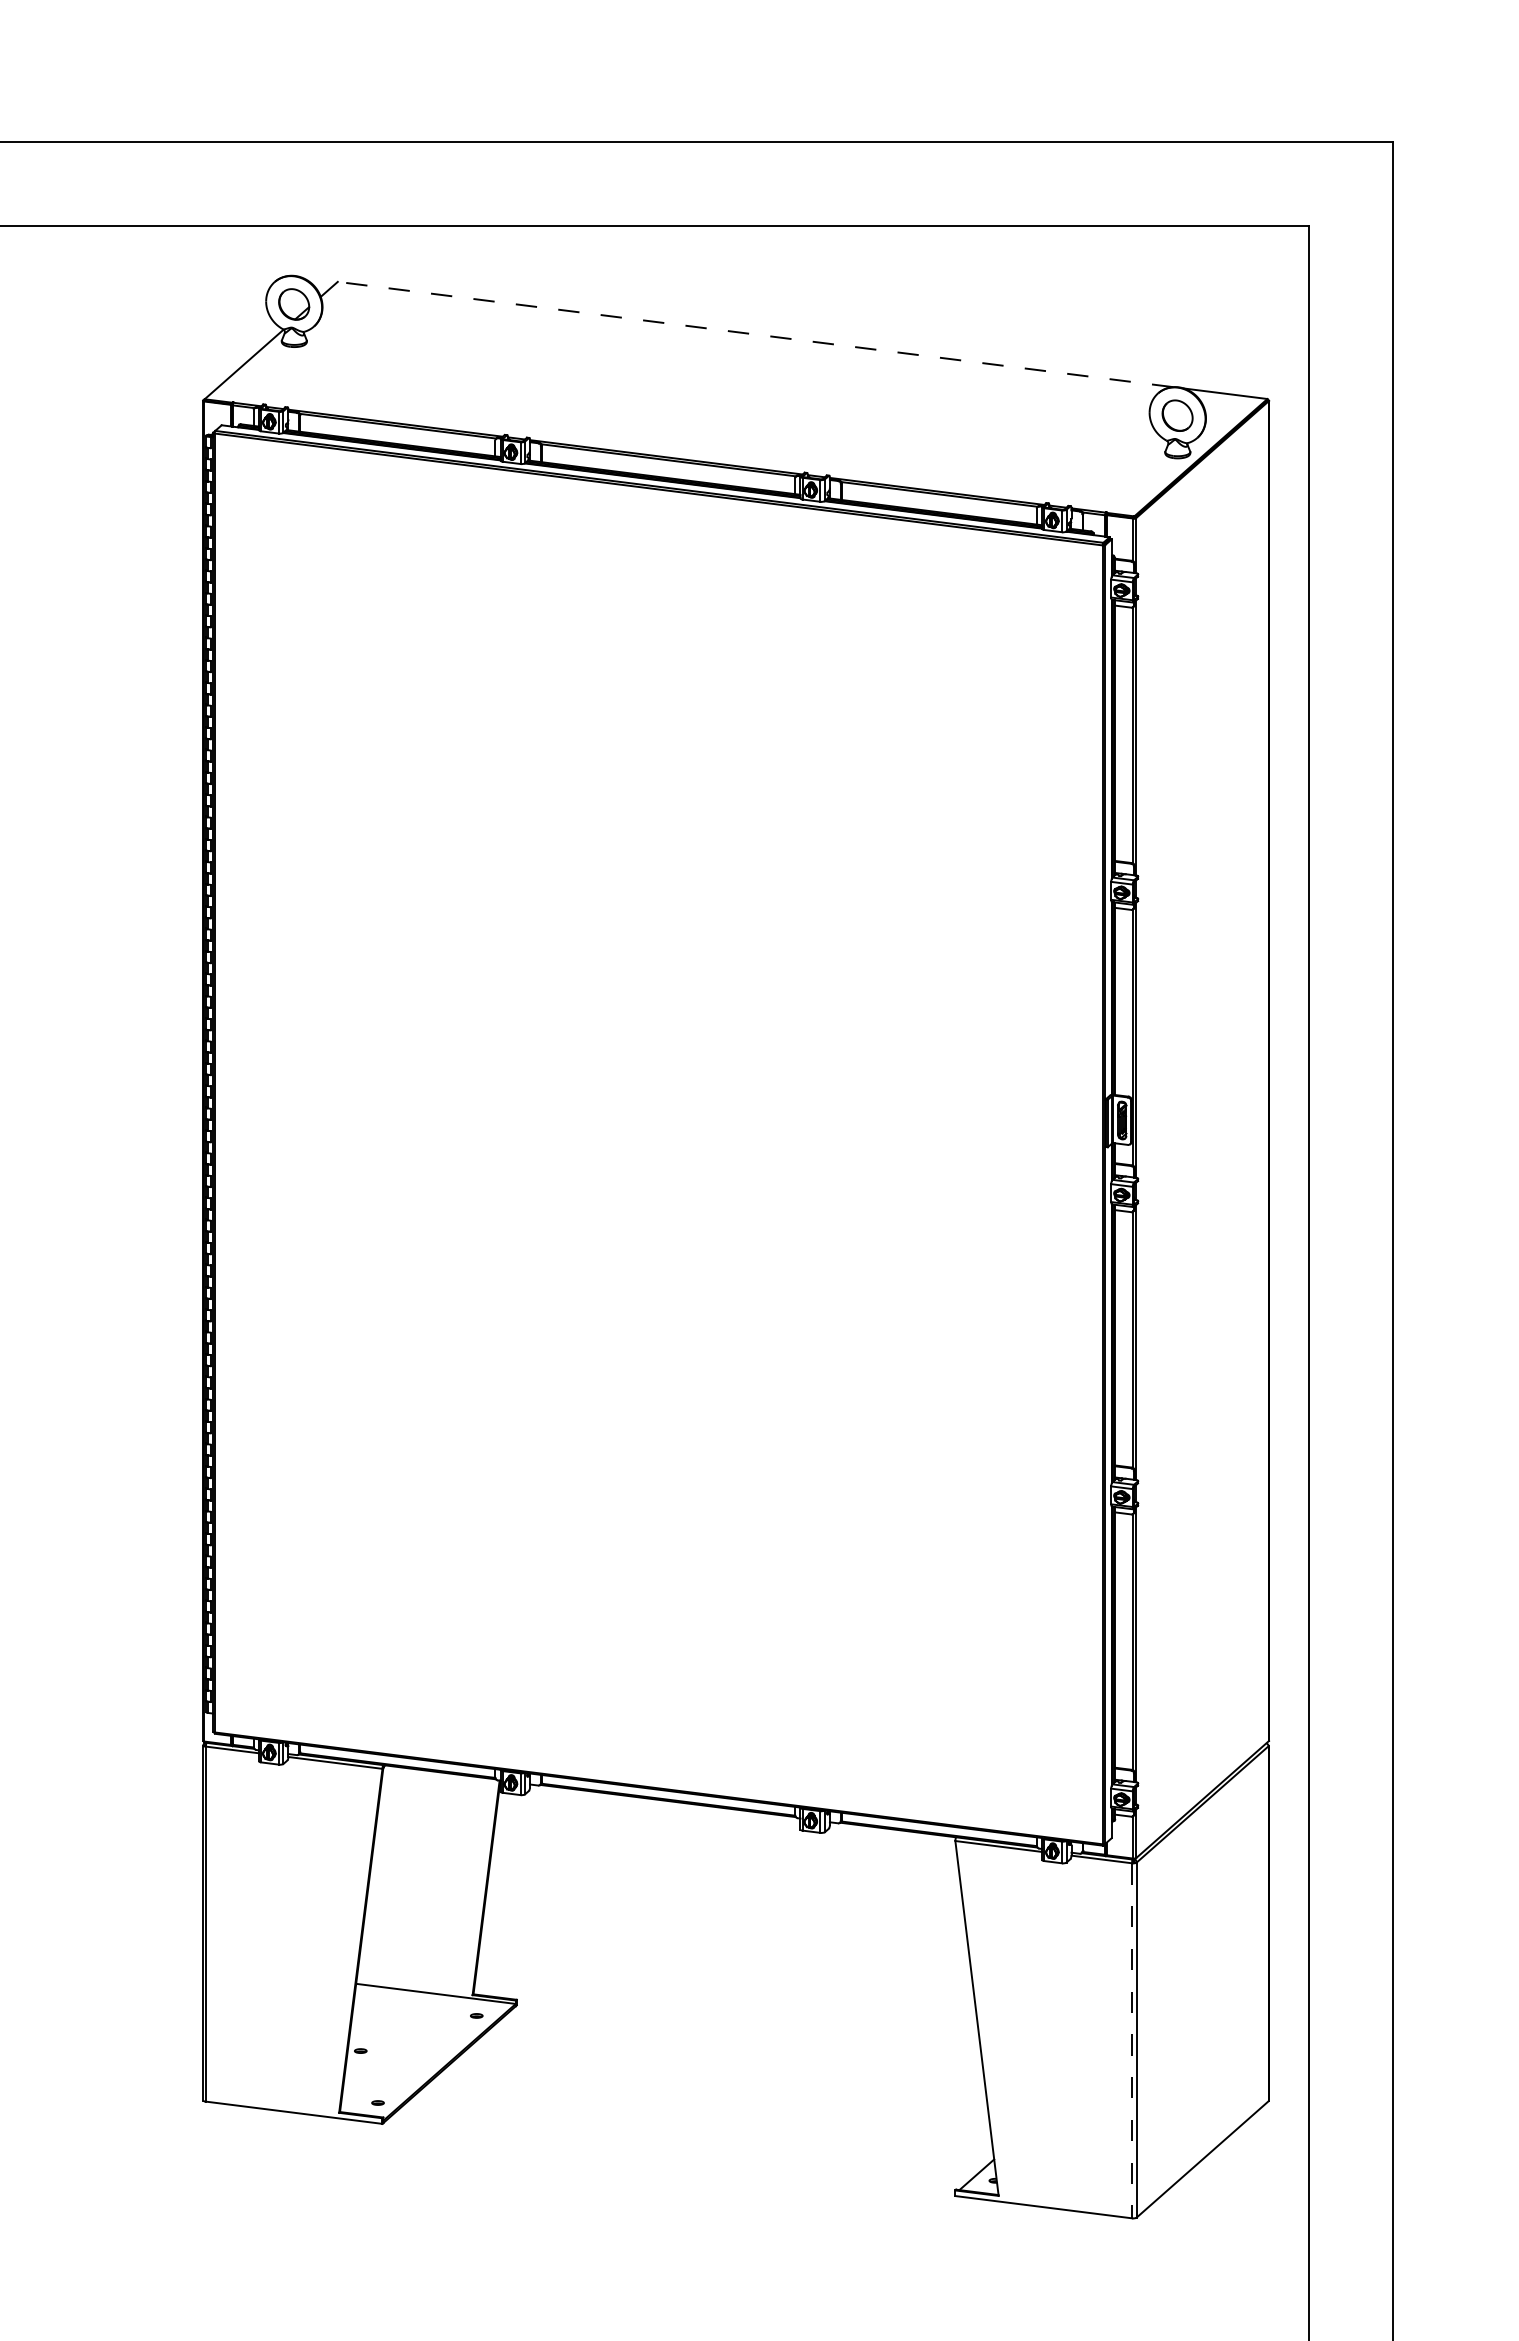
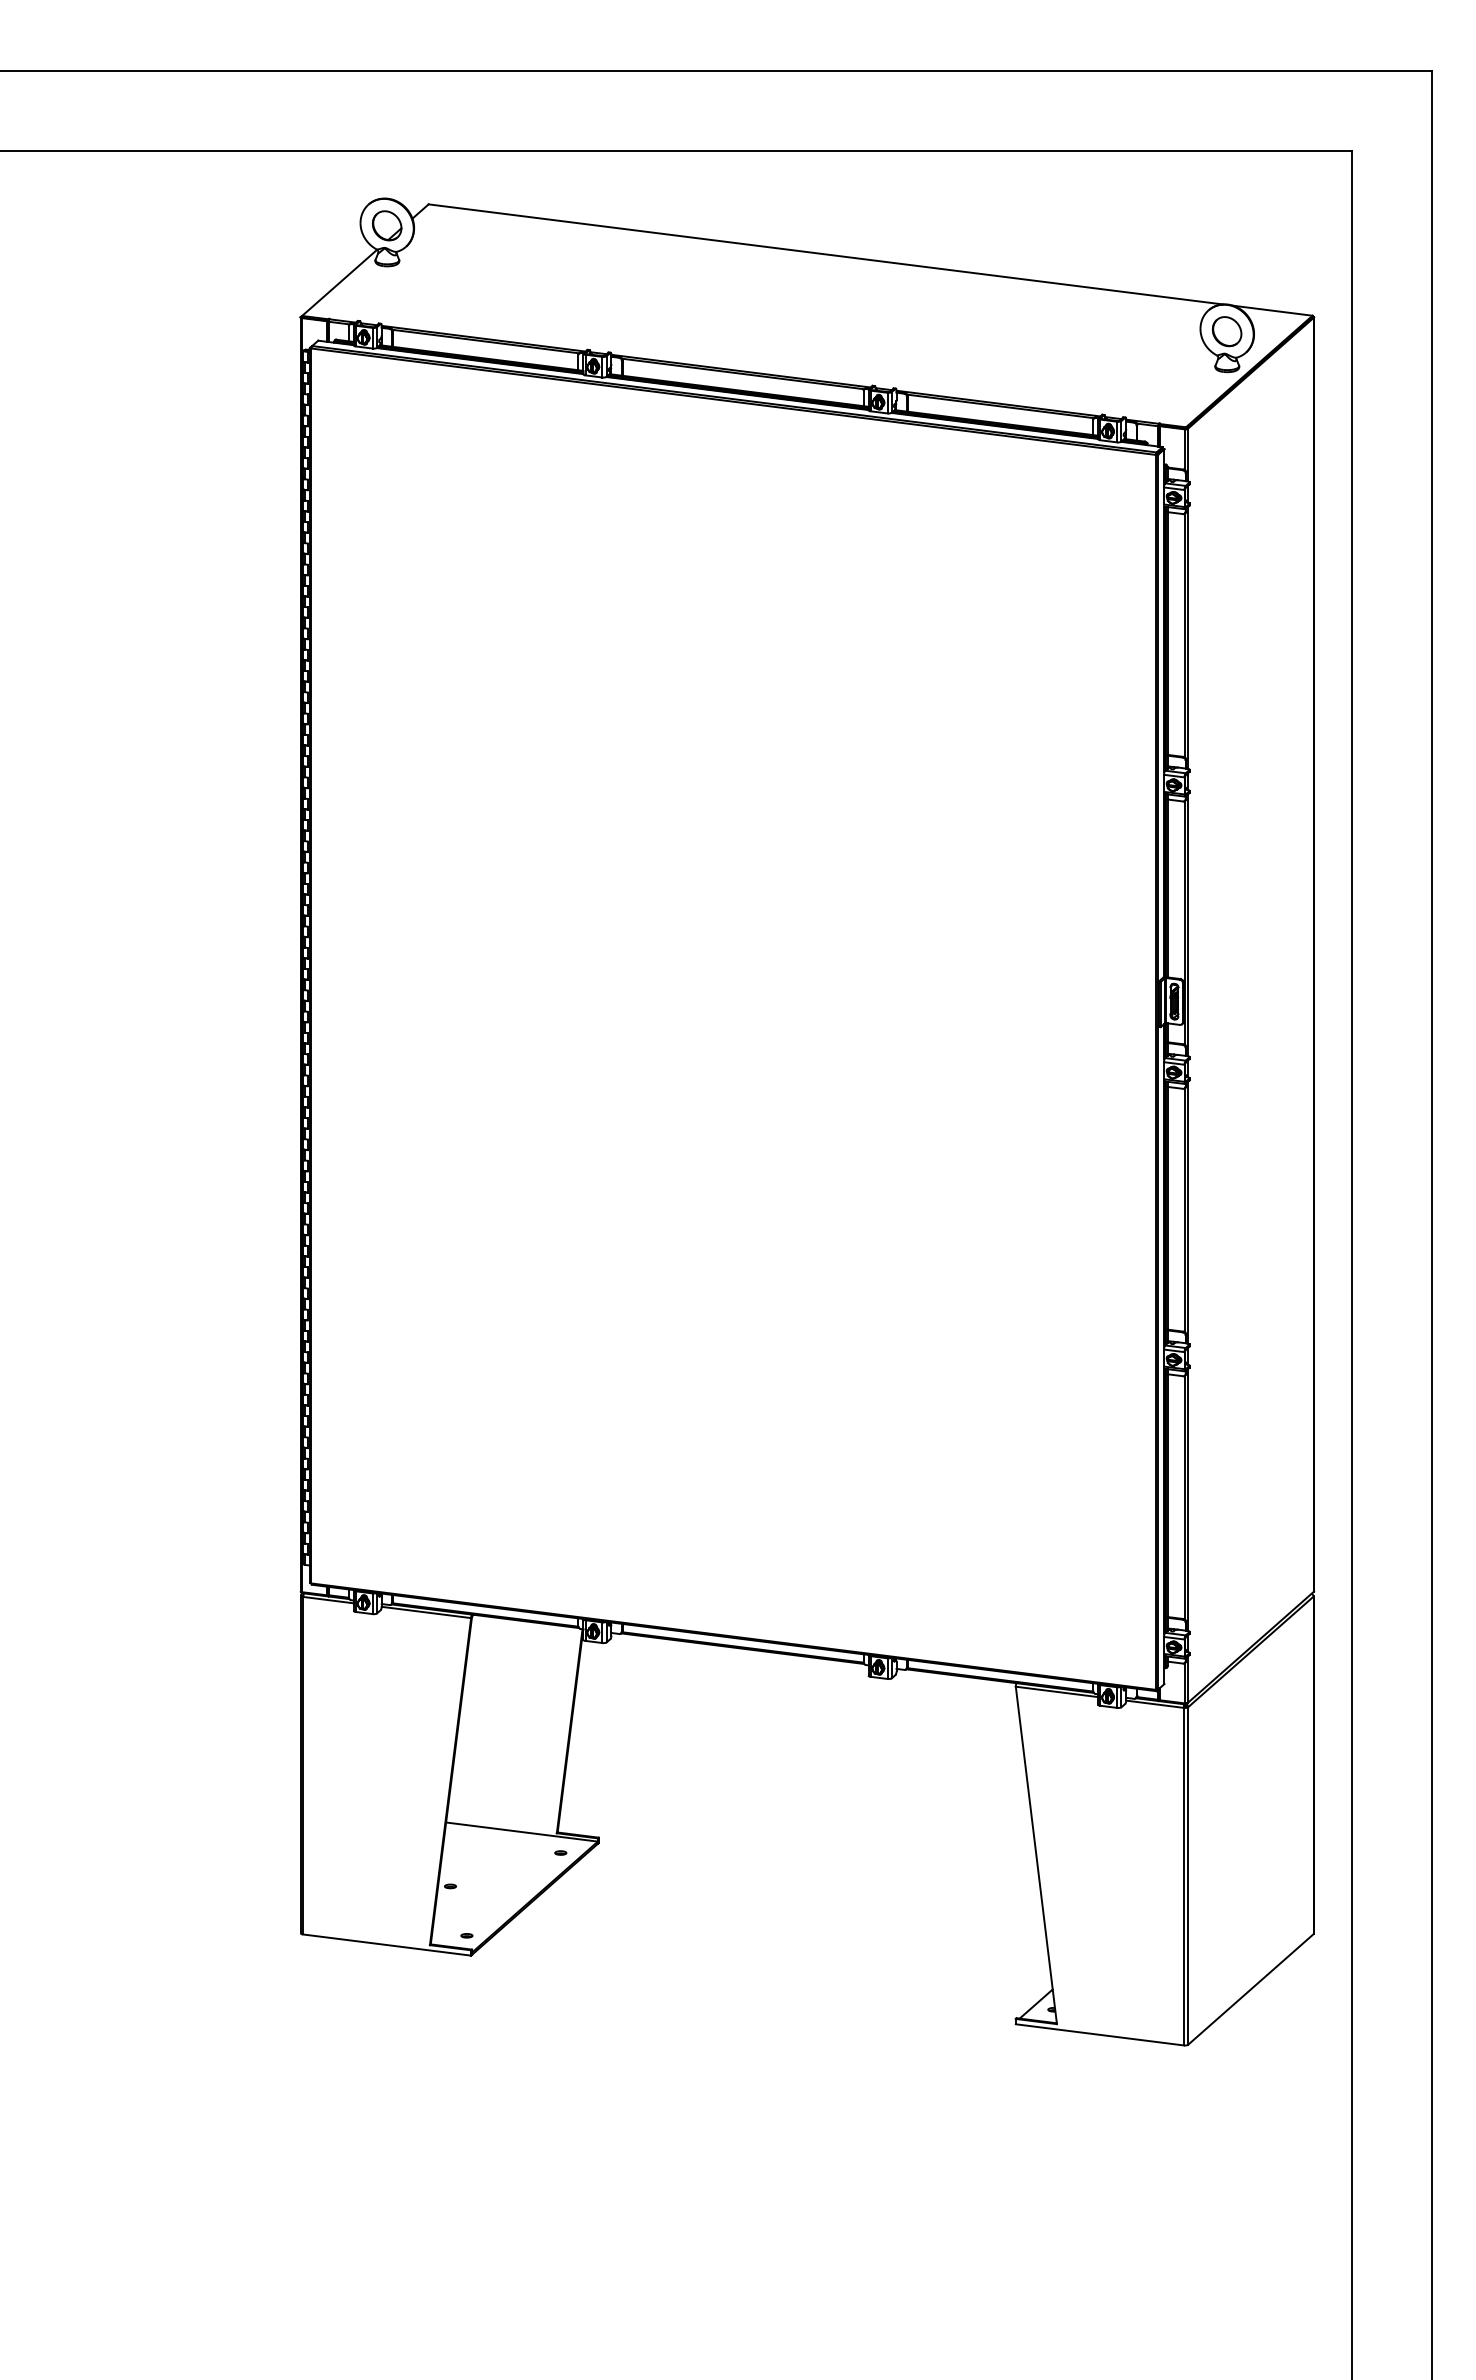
line: (755, 334) -> (825, 254), dashed -> solid
line: (1131, 2040) -> (1183, 1876), dashed -> solid

